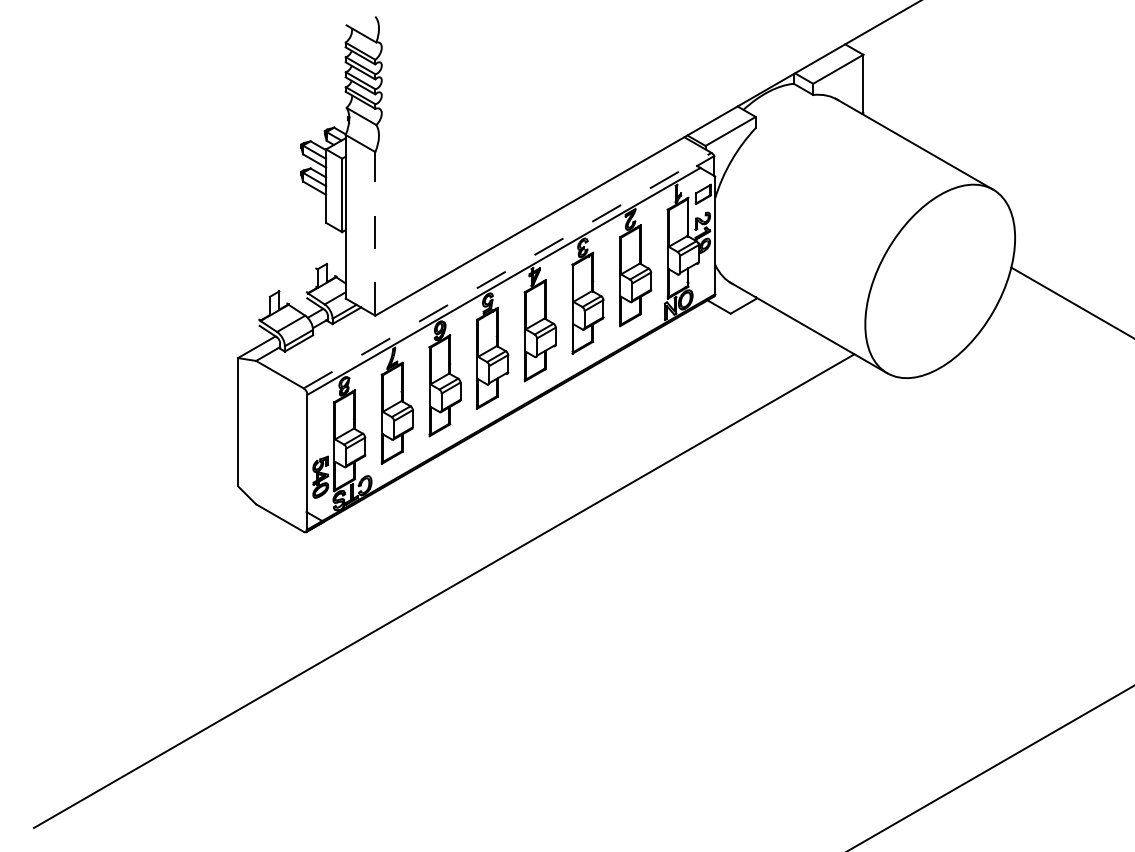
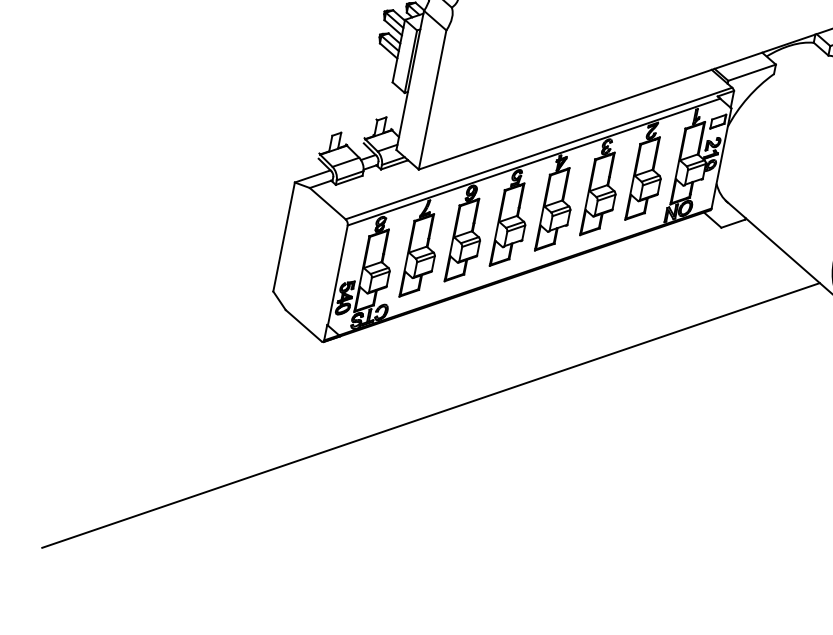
line: (375, 233) -> (432, 99), dashed -> solid
line: (508, 270) -> (539, 153), dashed -> solid

